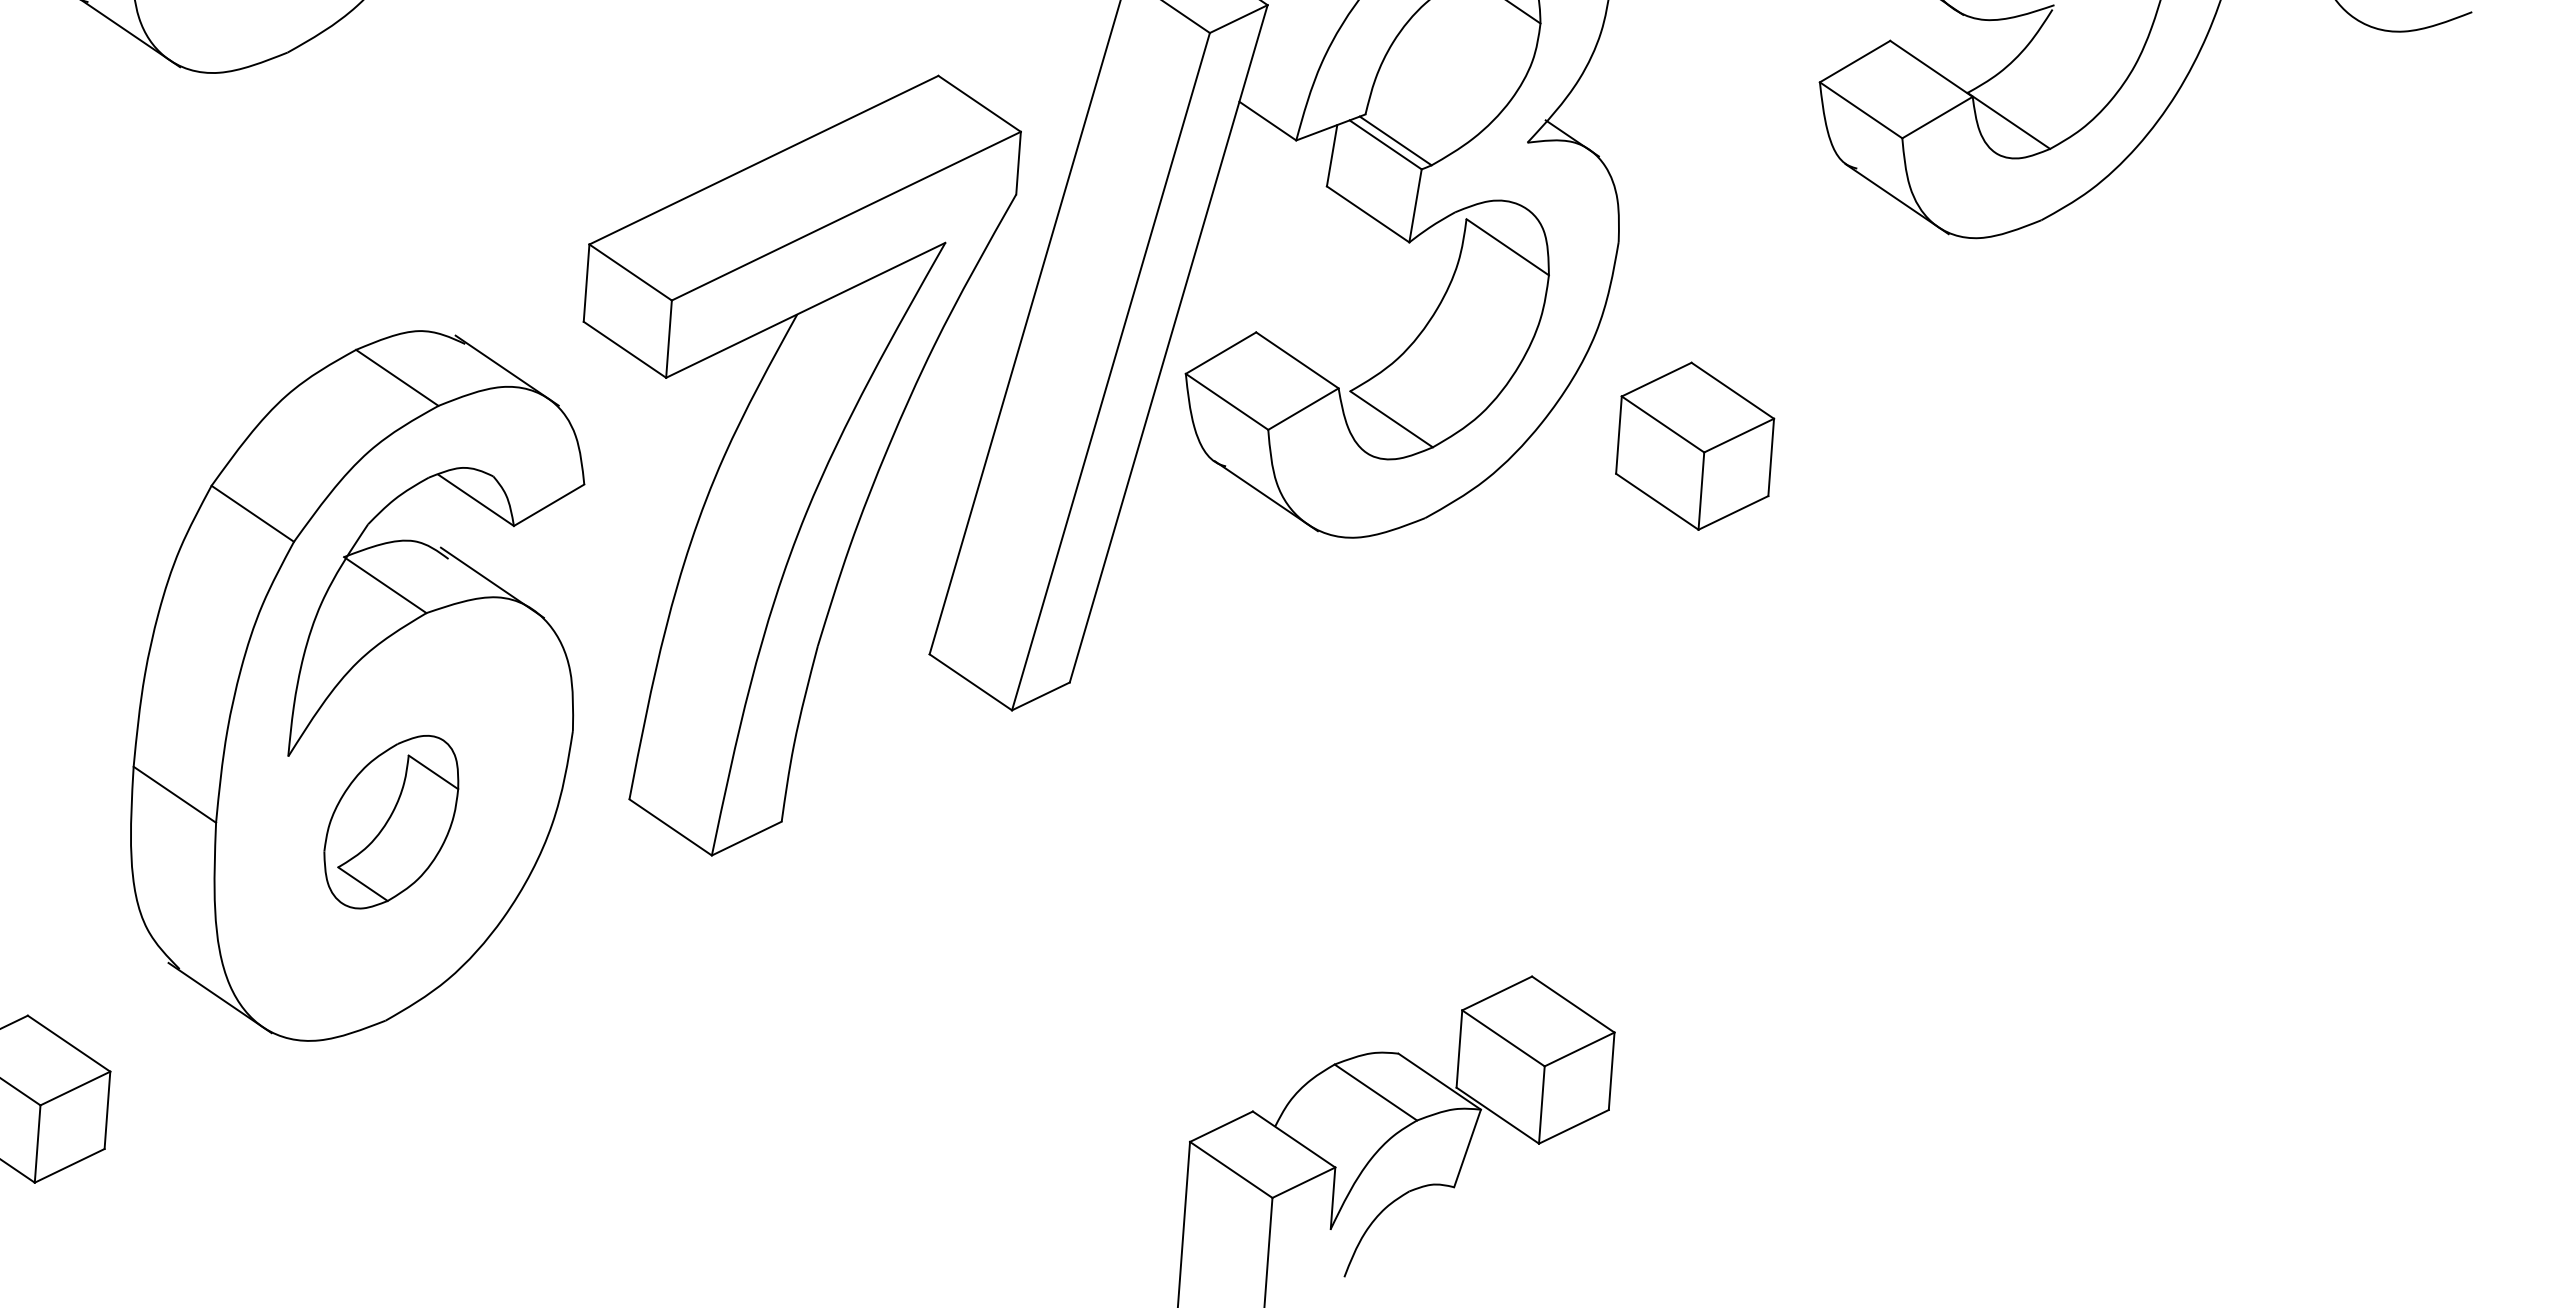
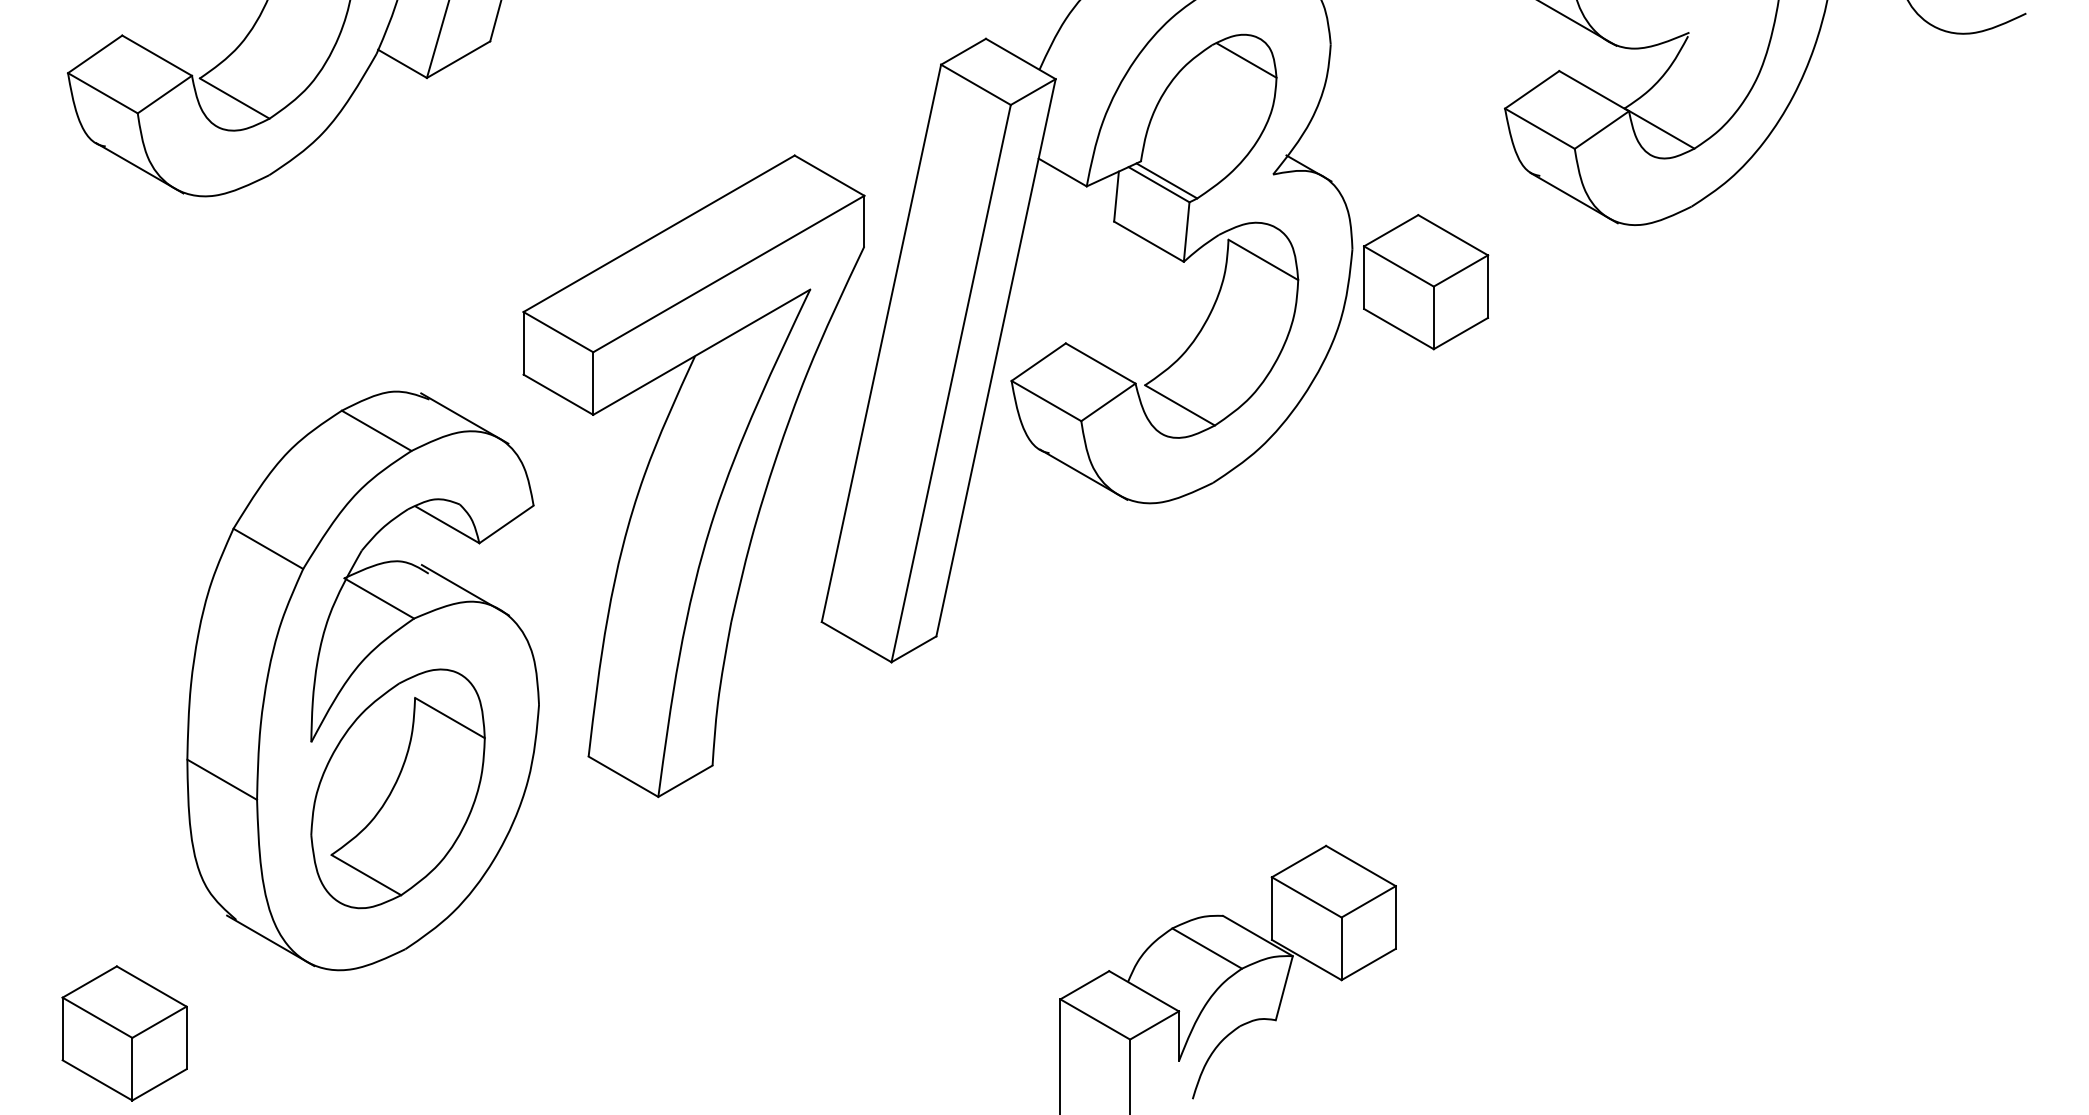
part: (1695, 446) -> (1426, 282), moved
part: (390, 821) -> (397, 788), size x1.67

